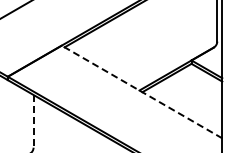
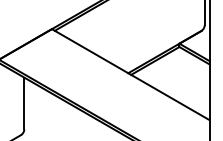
line: (142, 92) -> (131, 75), dashed -> solid
line: (33, 121) -> (24, 103), dashed -> solid

